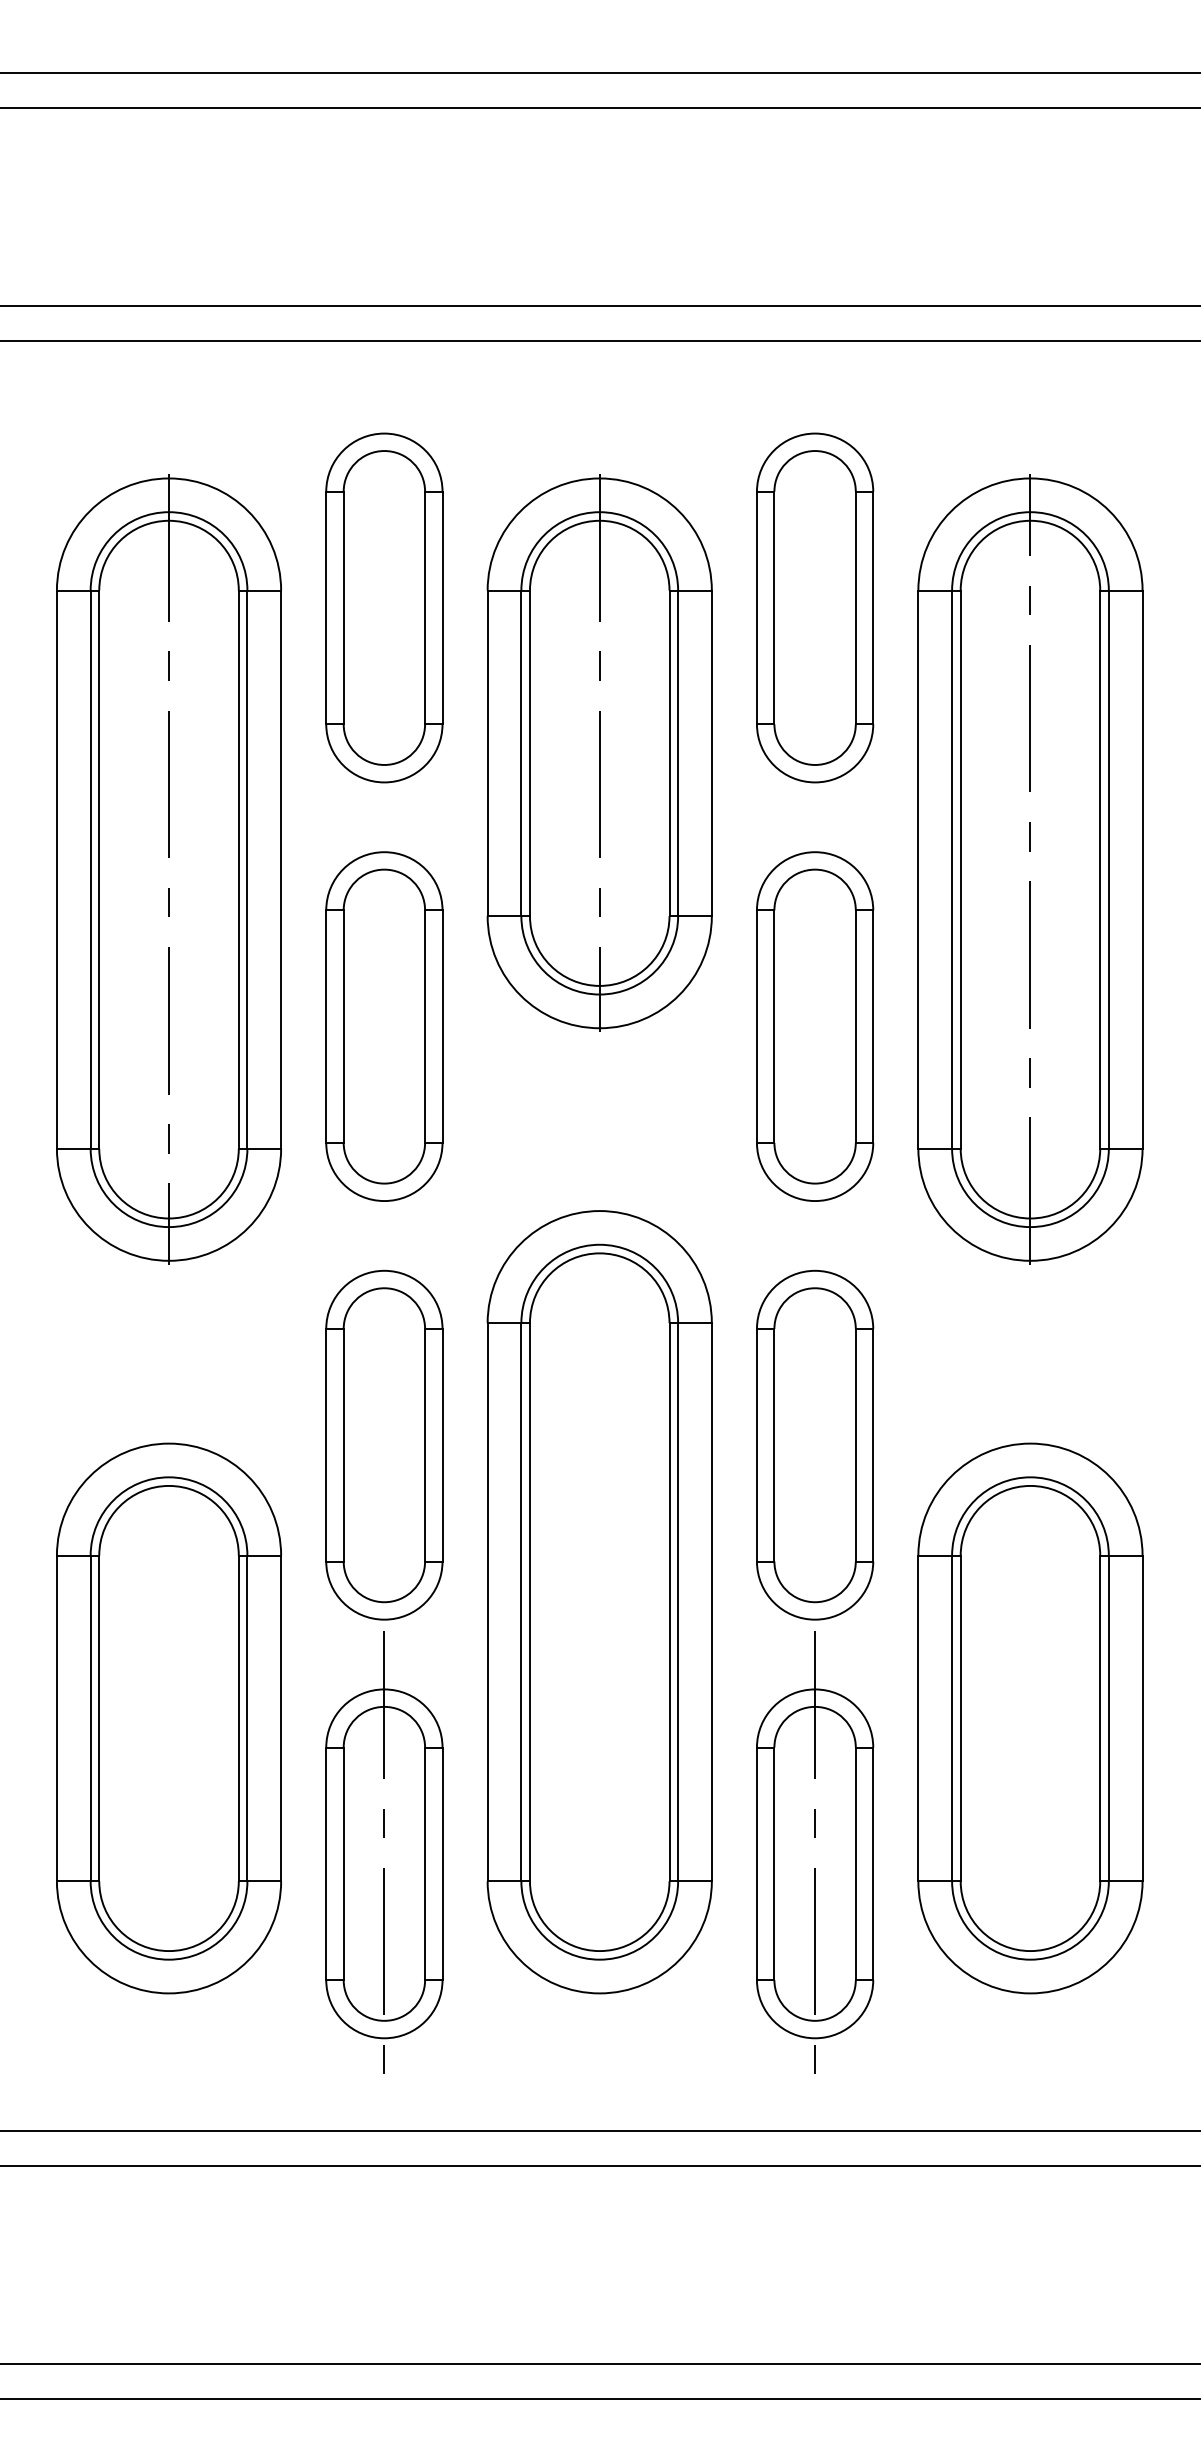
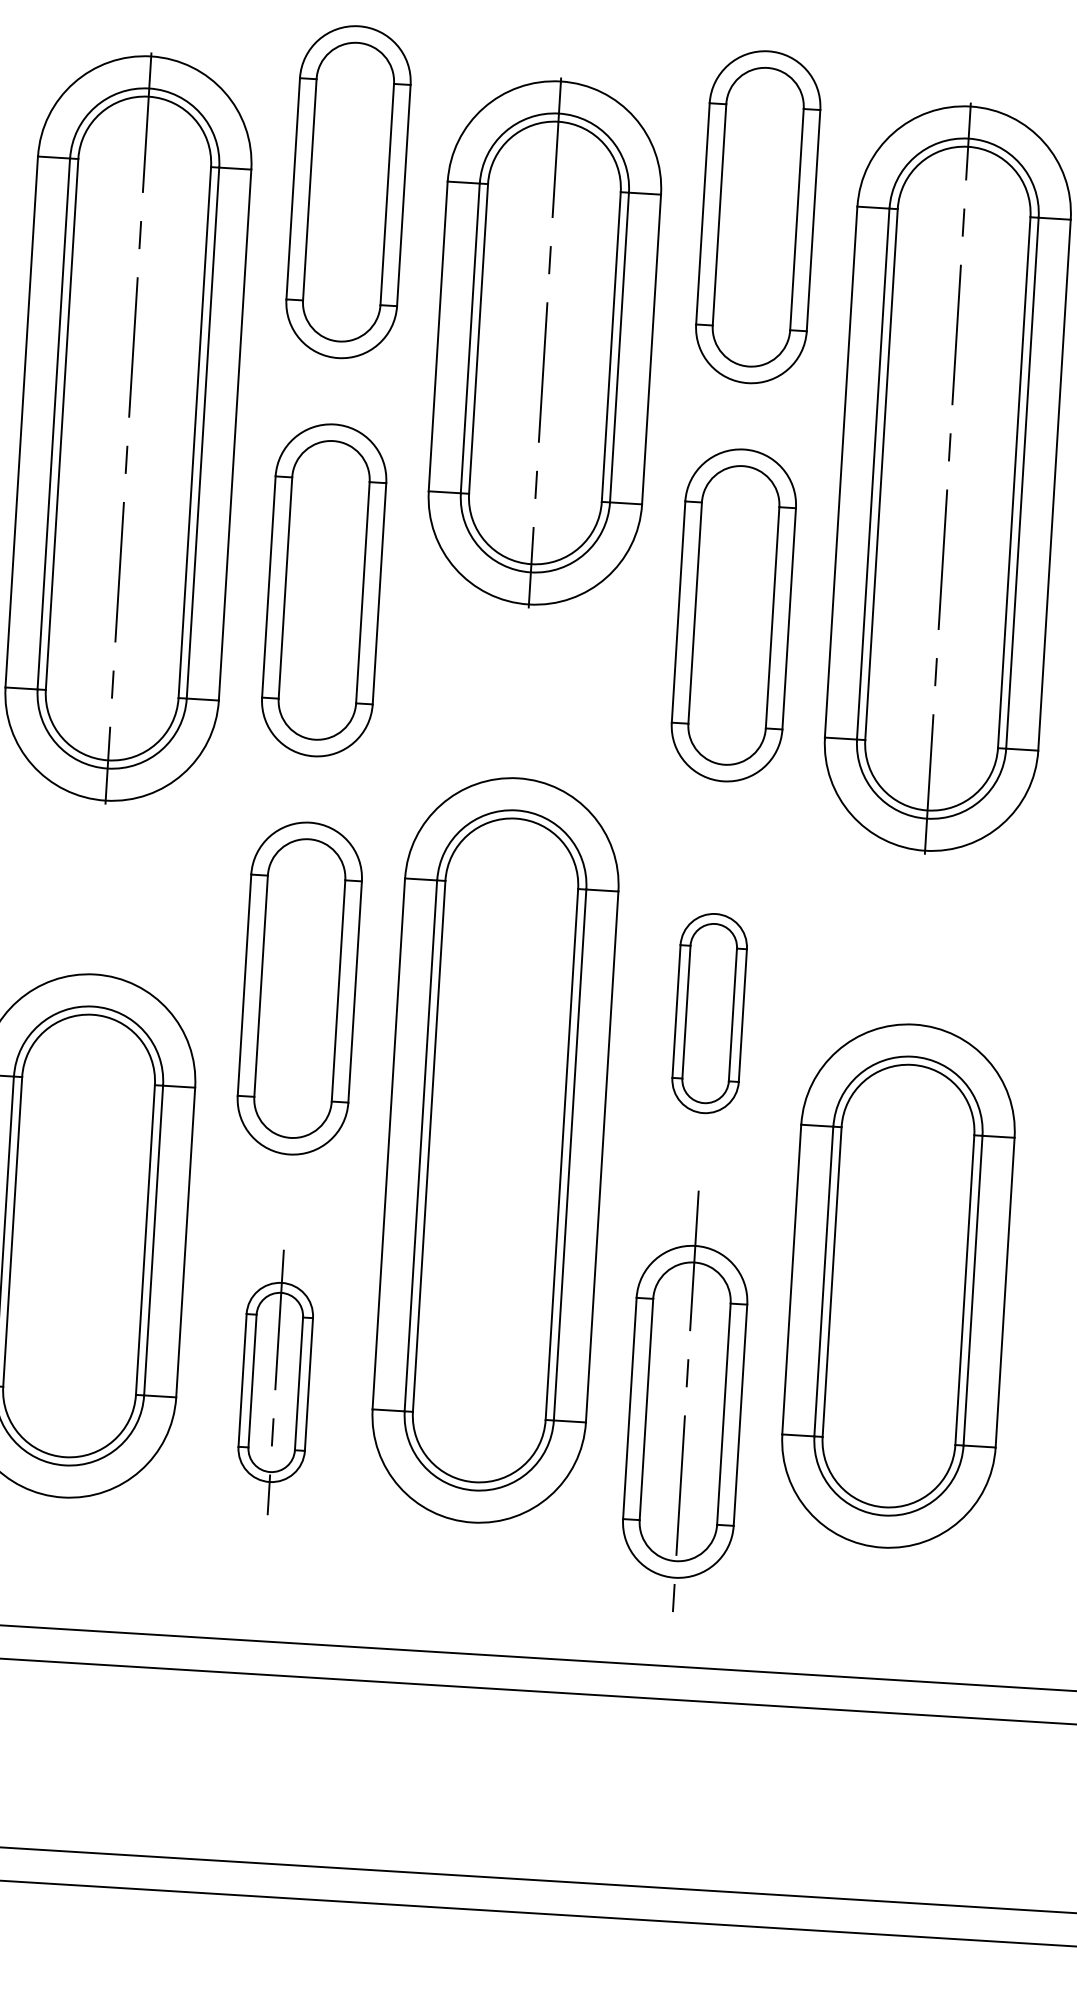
part: (815, 1444) -> (709, 1012), size x0.6
part: (384, 1852) -> (276, 1375), size x0.6

